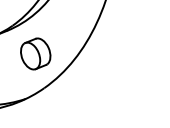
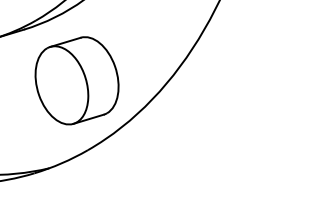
part: (35, 53) -> (76, 79), size x1.43

